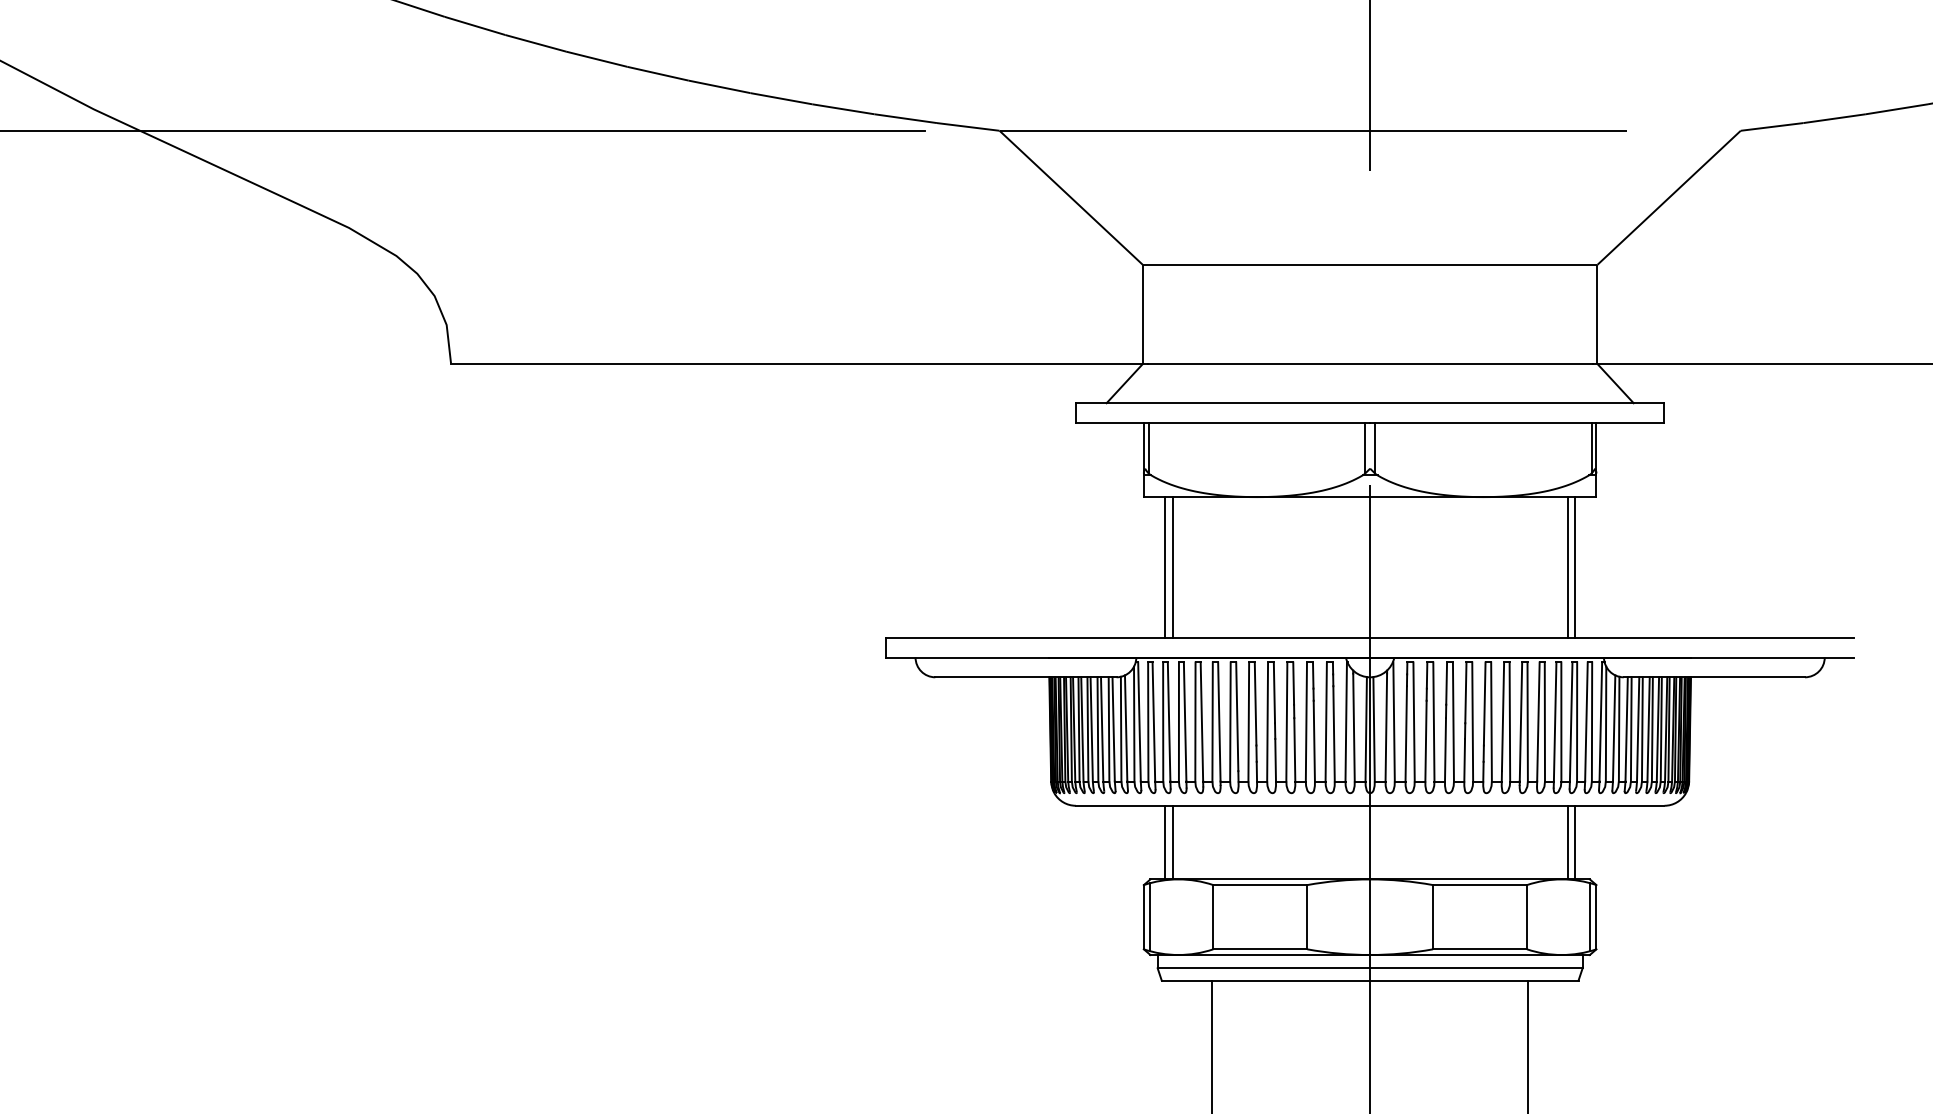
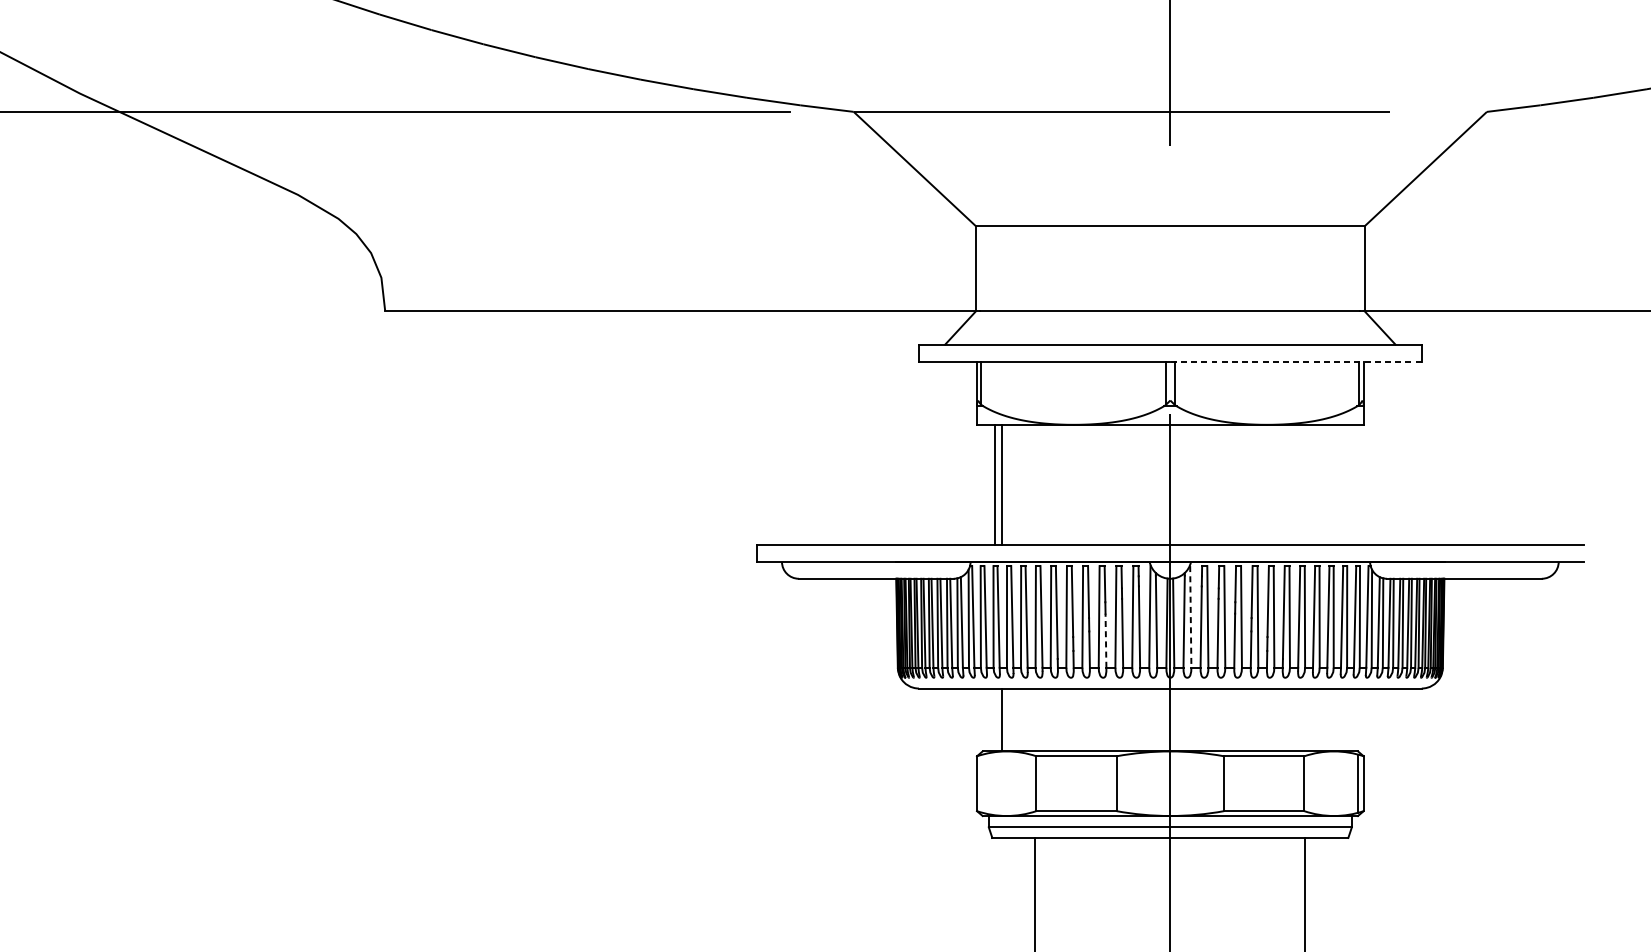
line: (1516, 422) -> (1295, 361), solid -> dashed
line: (1567, 567) -> (1338, 484), removed
line: (1575, 567) -> (1345, 484), removed
line: (1394, 721) -> (1191, 616), solid -> dashed
line: (1294, 749) -> (1105, 640), solid -> dashed
line: (1165, 842) -> (995, 719), removed
line: (1567, 842) -> (1338, 719), removed
line: (1575, 842) -> (1345, 719), removed
line: (1150, 917) -> (982, 783), removed

